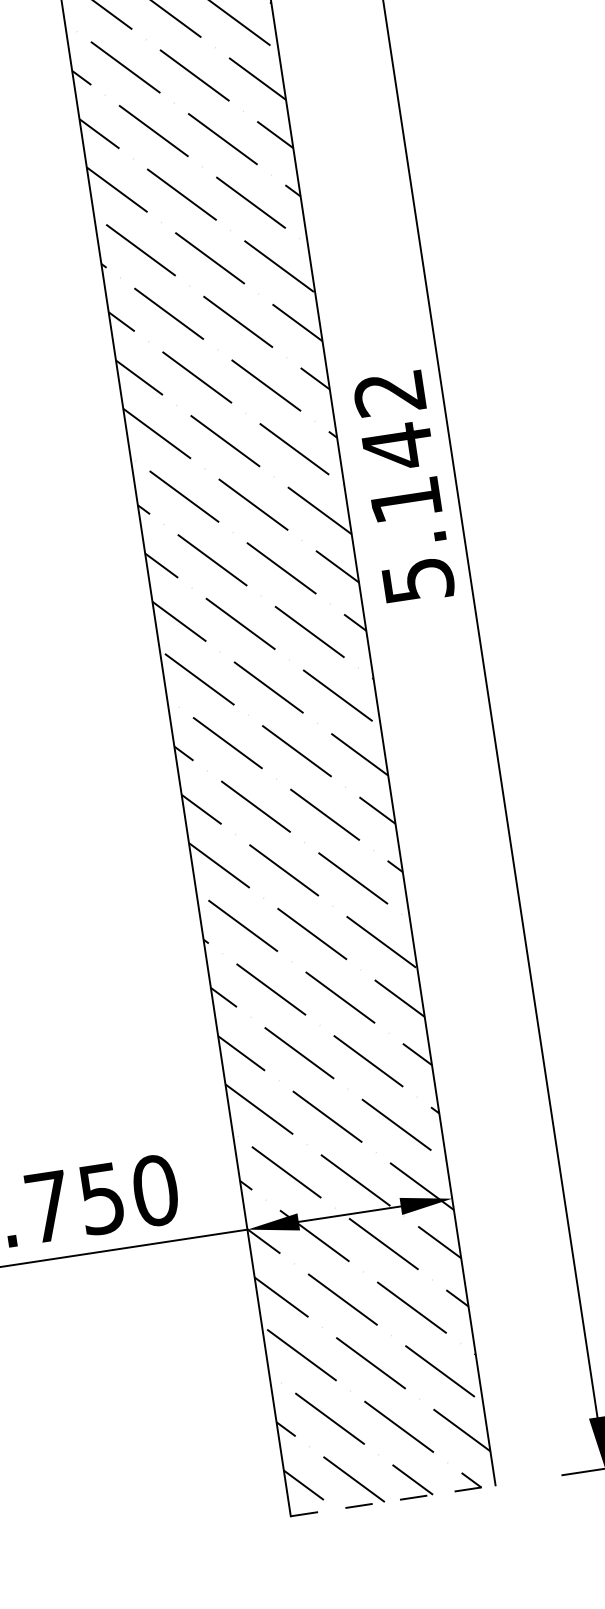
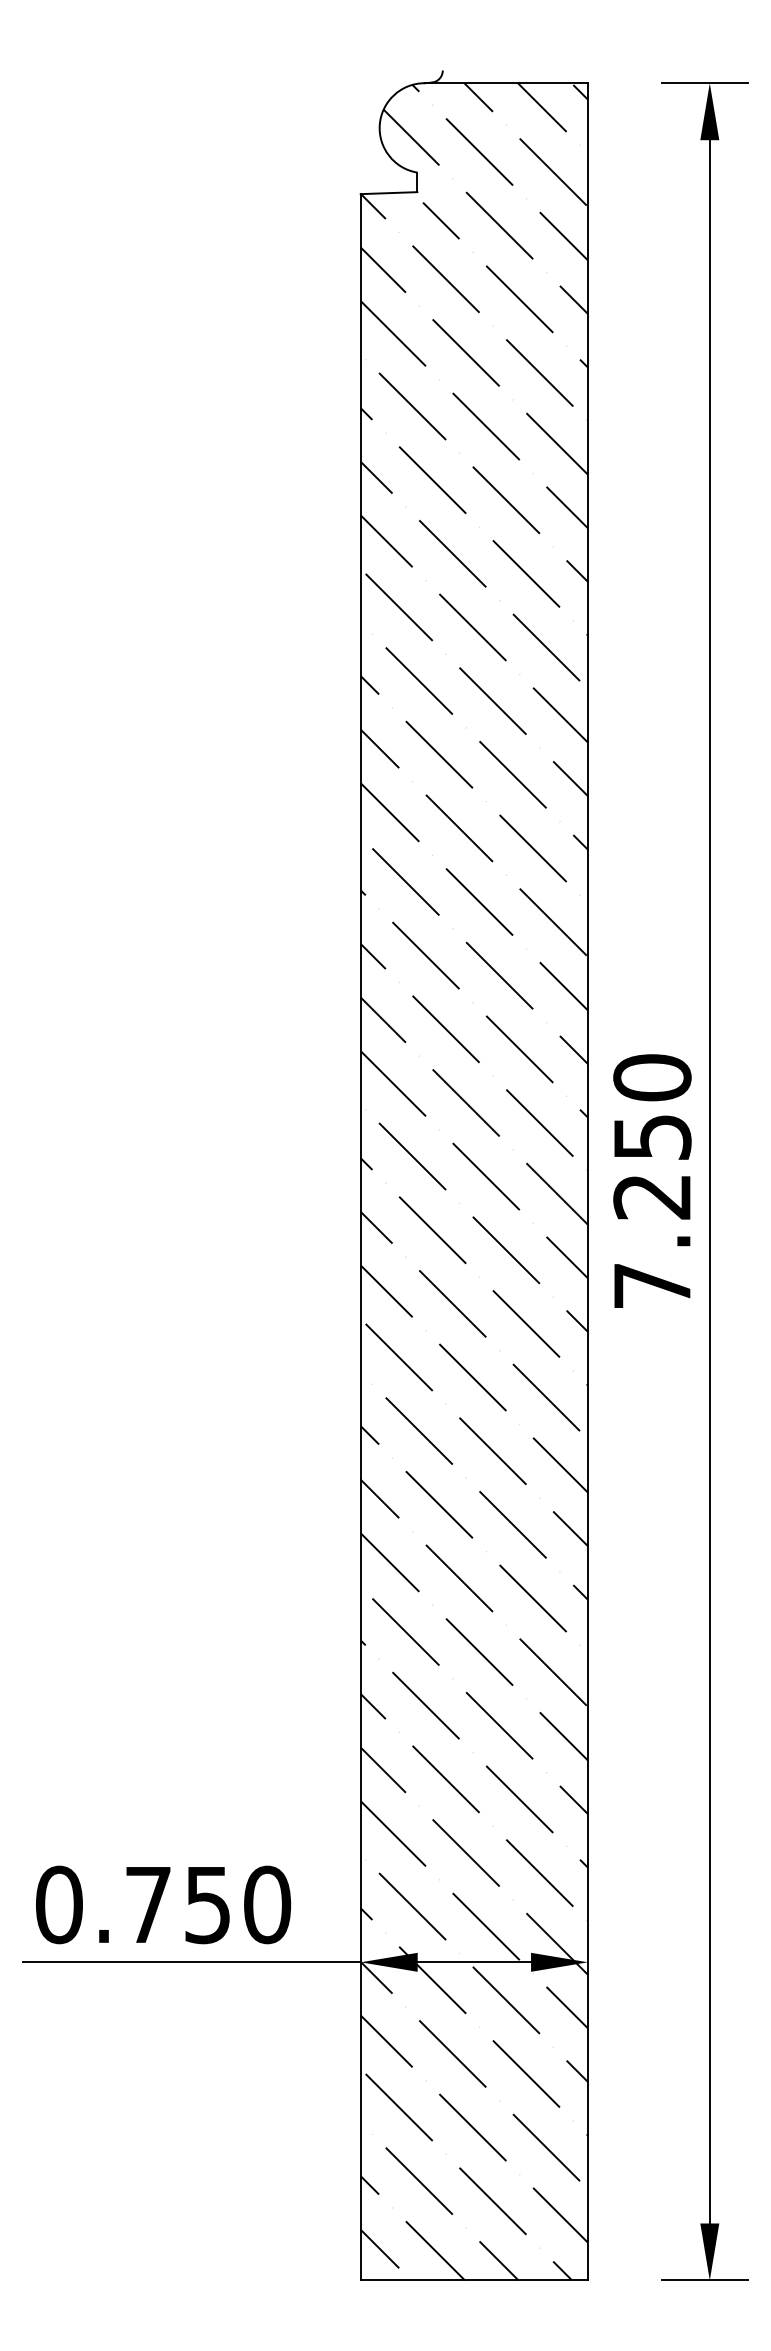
text: (403, 486) -> (652, 1181), 5.142 -> 7.250
line: (393, 1500) -> (474, 2280), dashed -> solid

